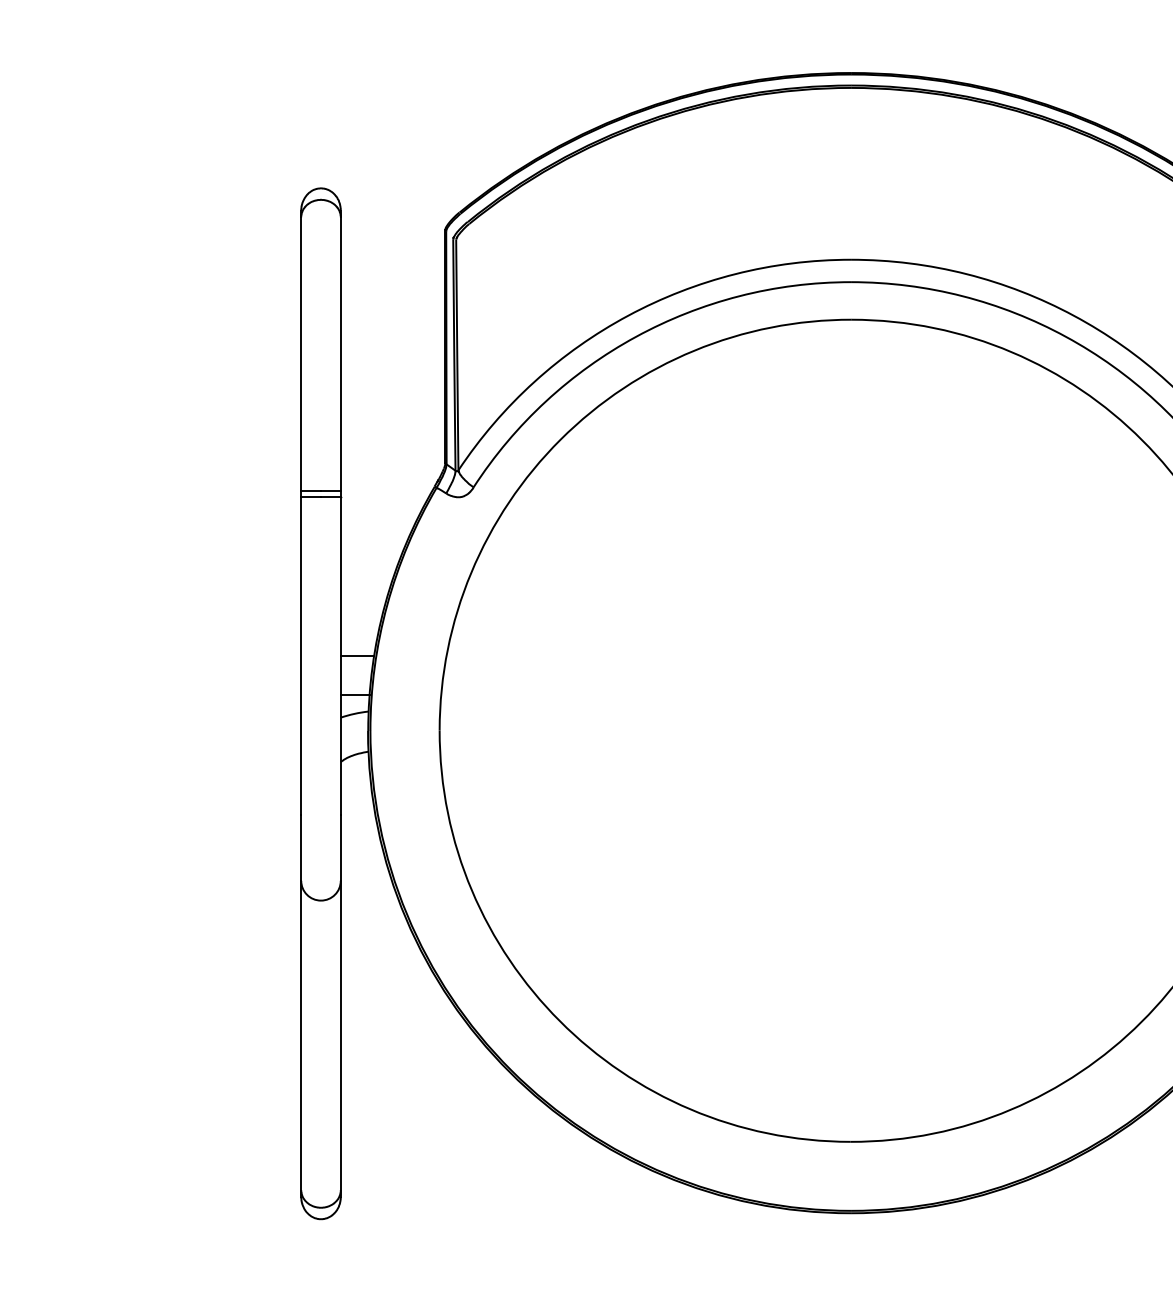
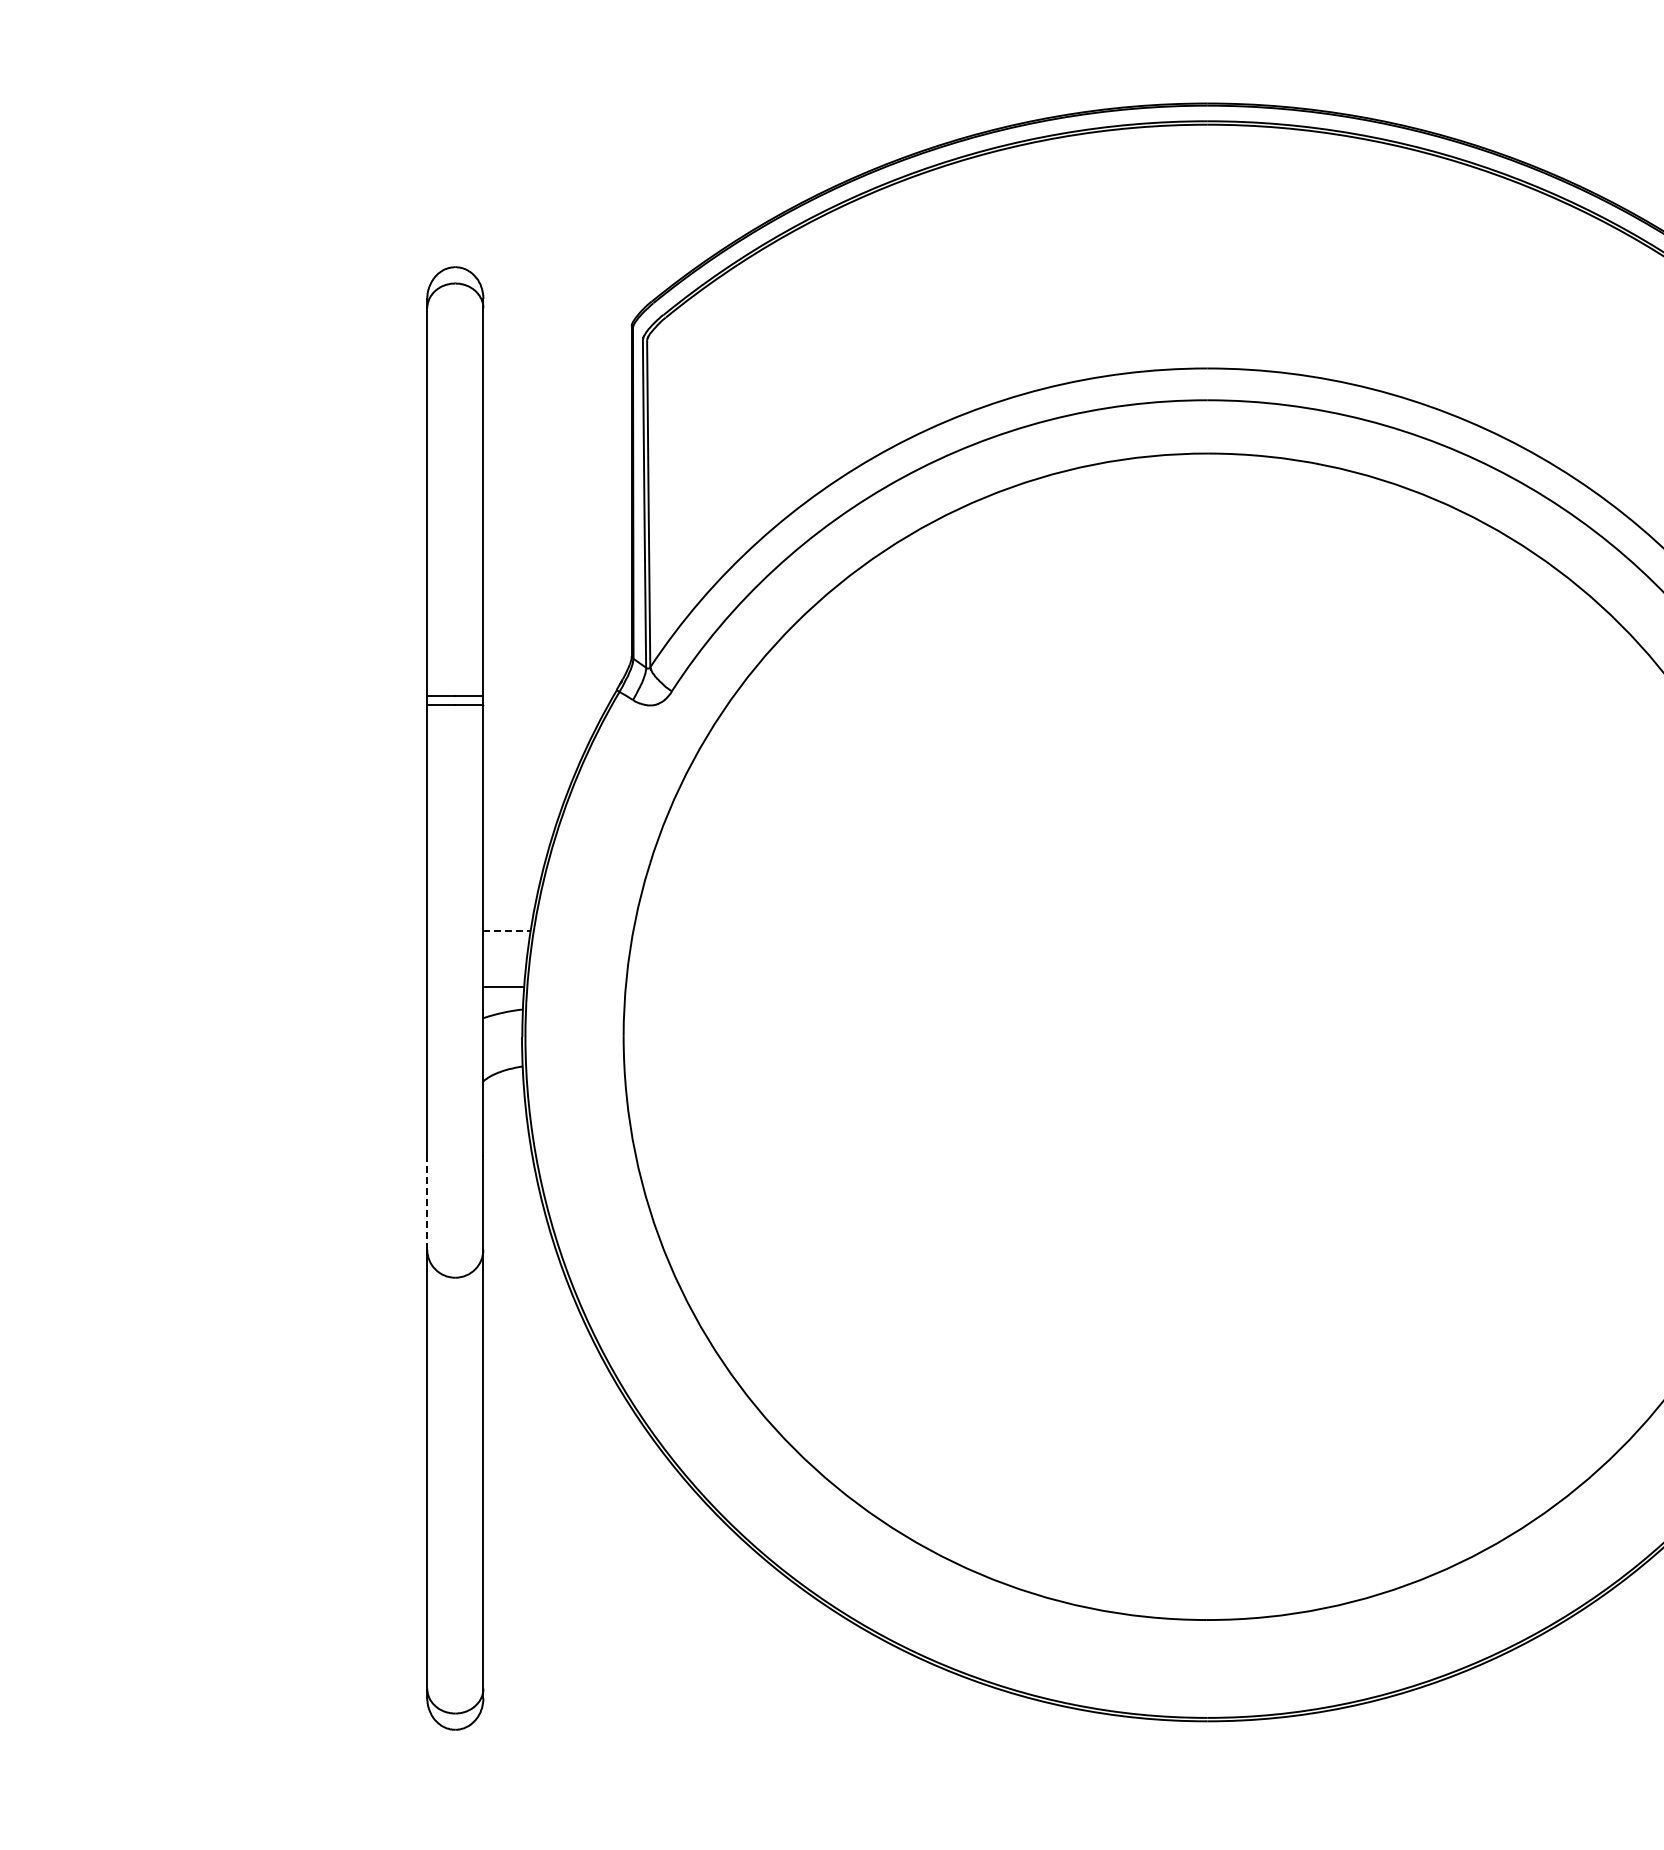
line: (357, 655) -> (507, 930), solid -> dashed
line: (301, 847) -> (427, 1202), solid -> dashed

